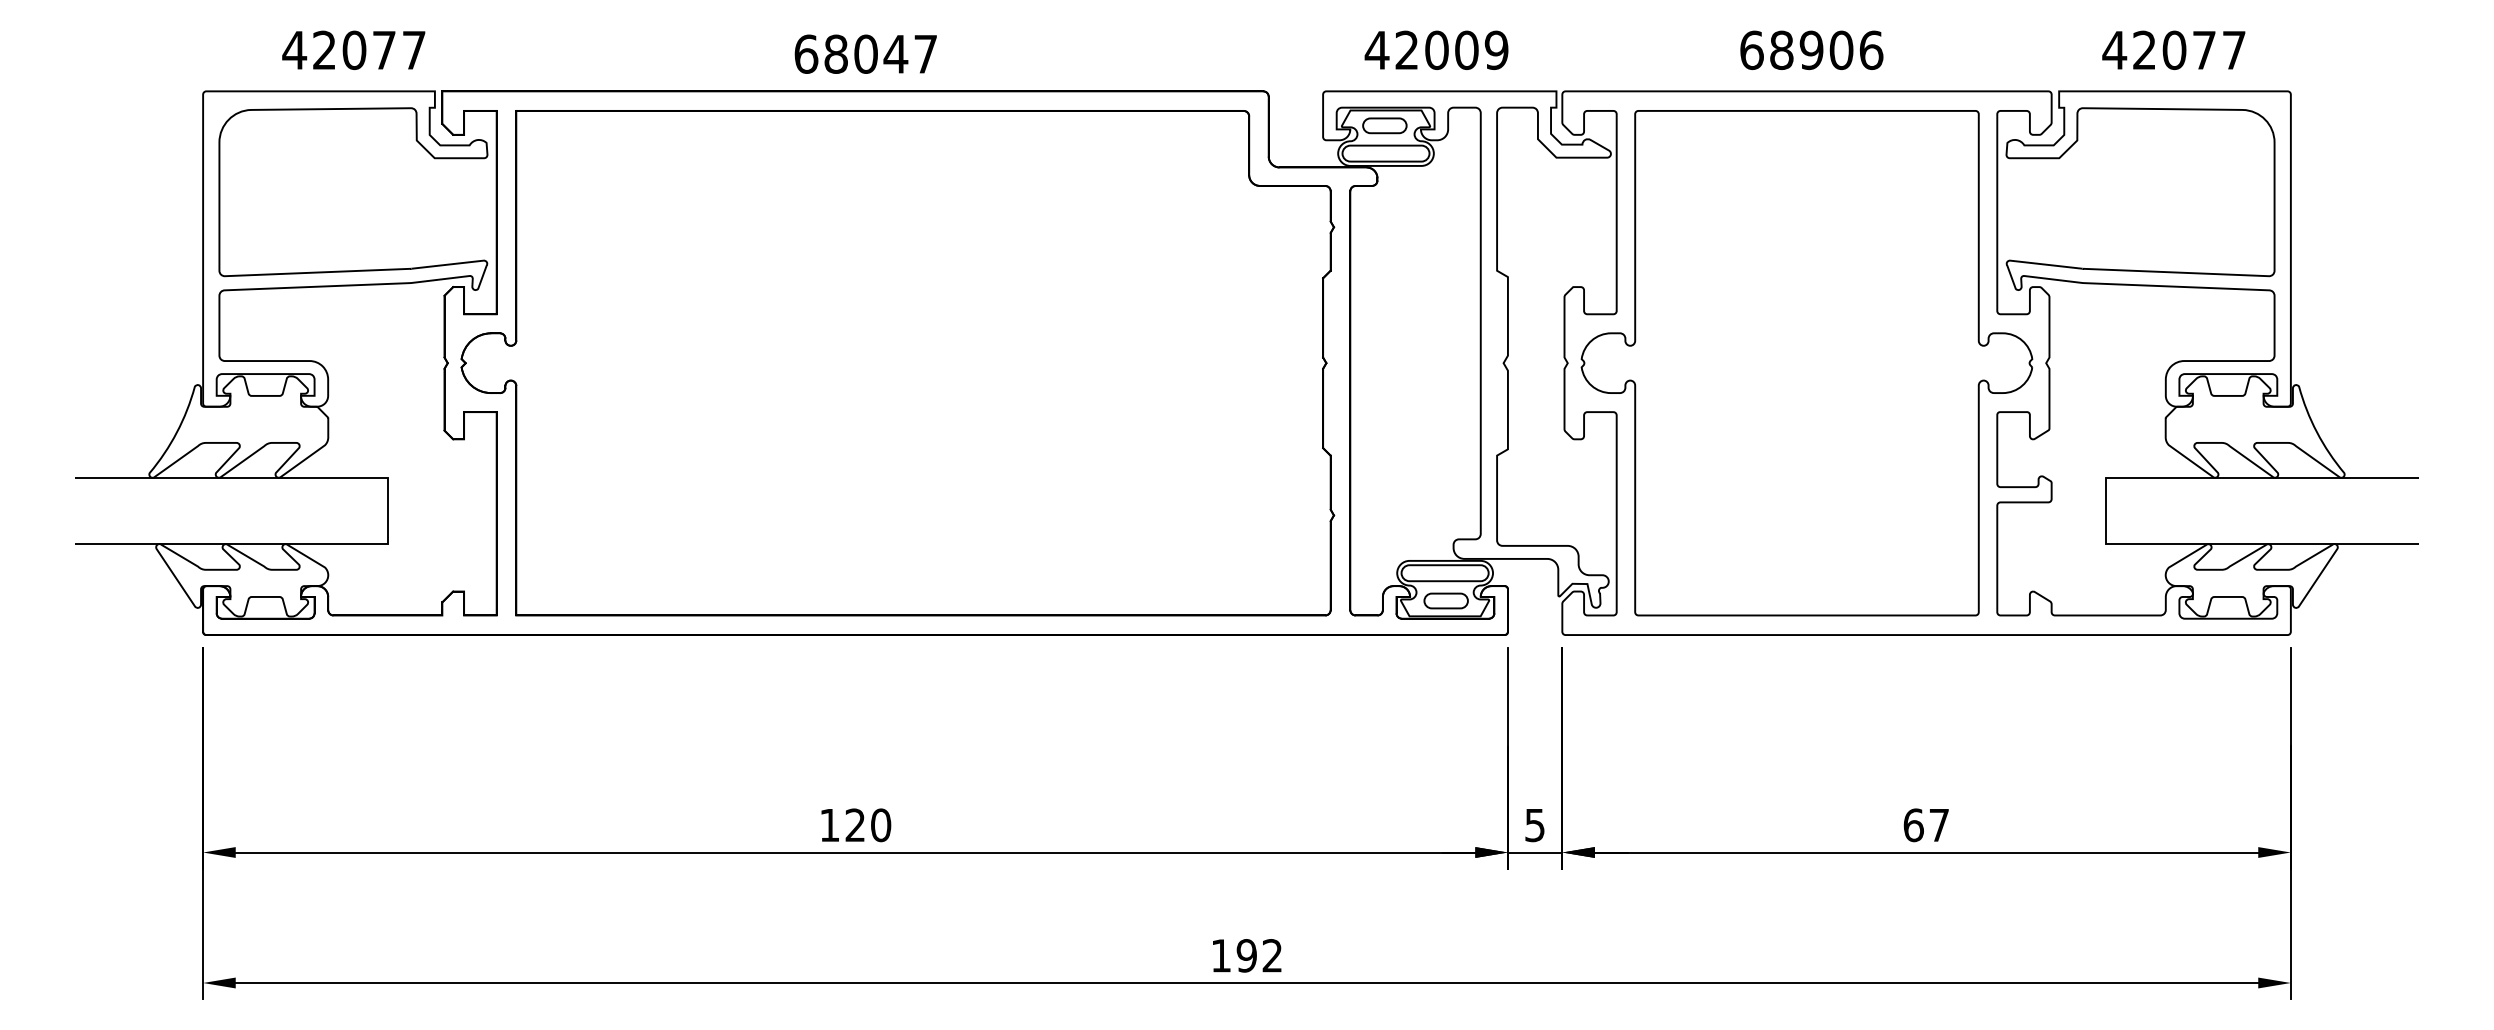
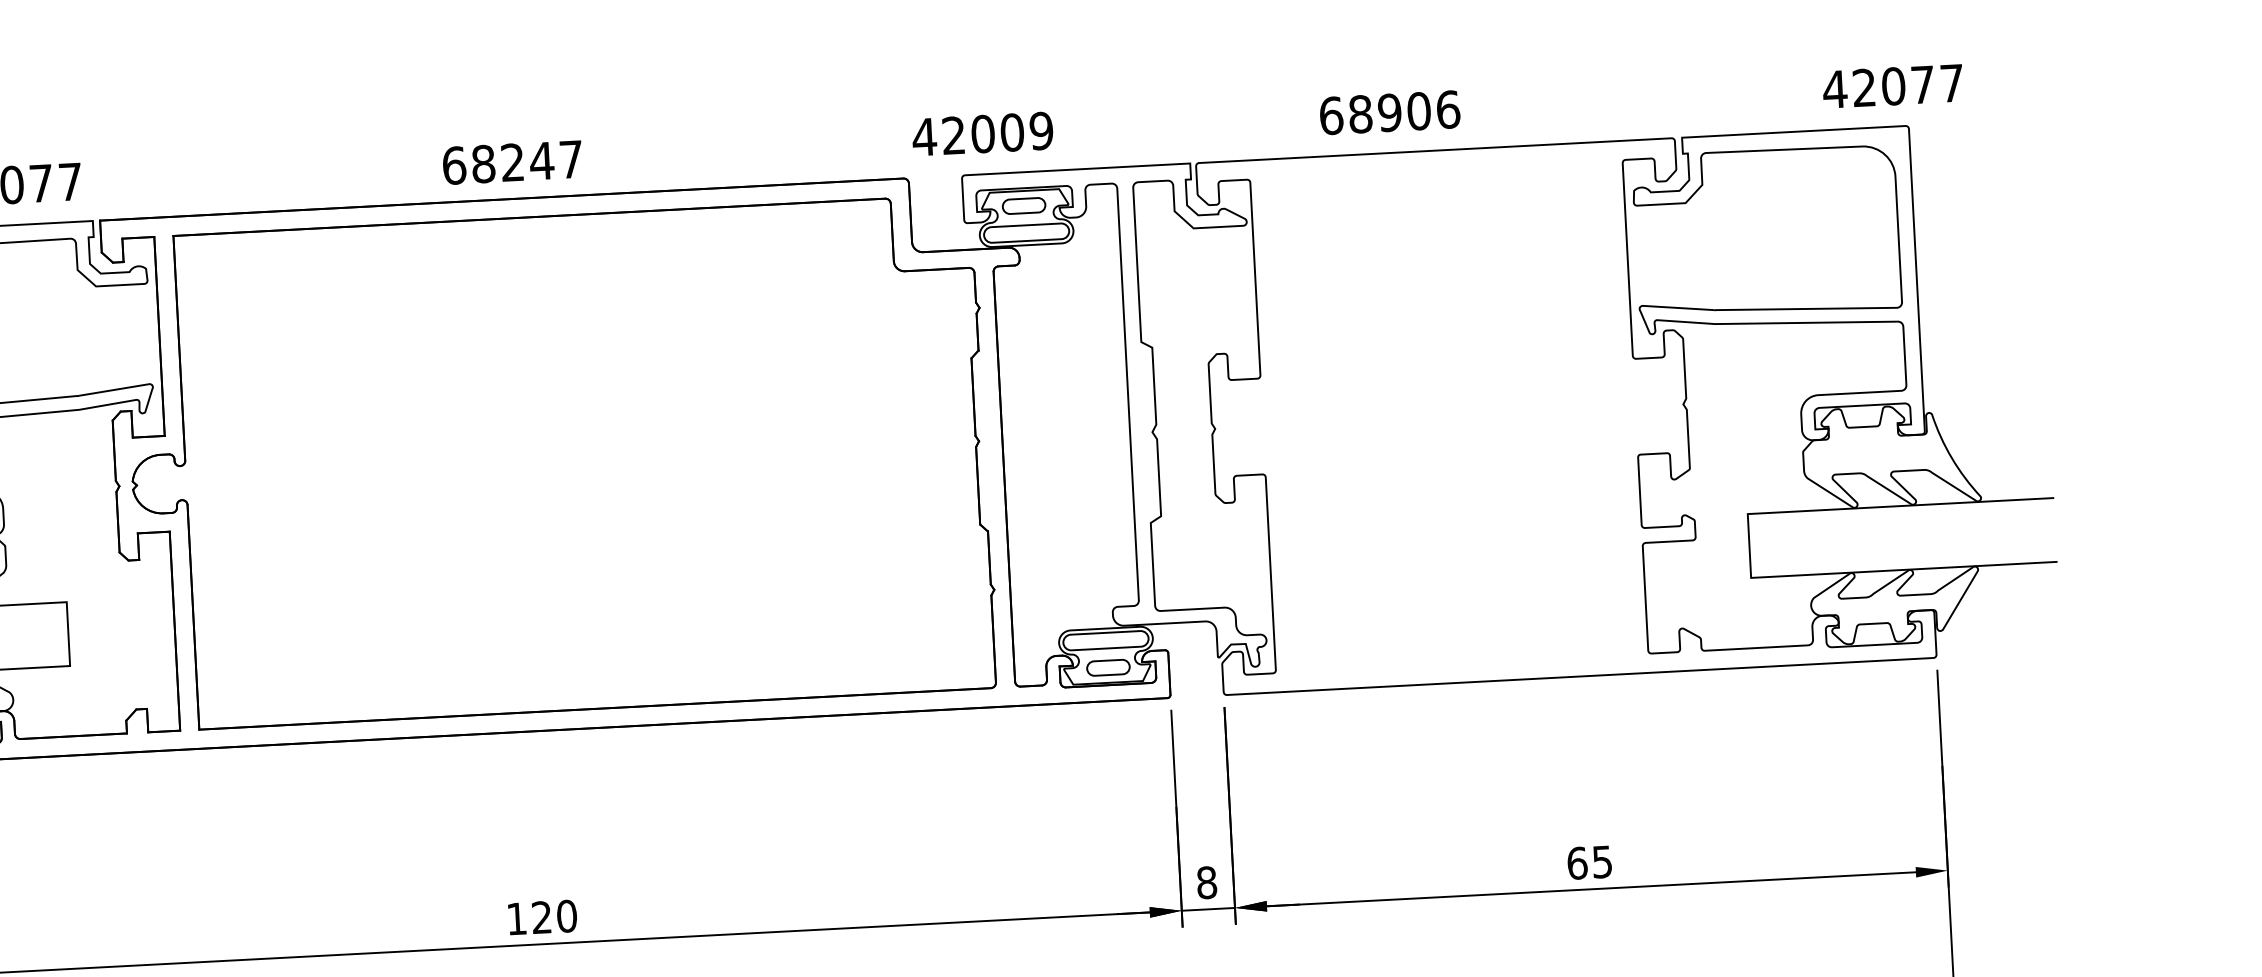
text: (1436, 49) -> (982, 133), moved
text: (1811, 49) -> (1389, 111), moved
text: (2173, 49) -> (1892, 85), moved
text: (865, 53) -> (512, 161), 68047 -> 68247
part: (1806, 363) -> (1448, 416), removed
text: (1535, 825) -> (1207, 882), 5 -> 8
text: (1938, 825) -> (1601, 862), 67 -> 65

